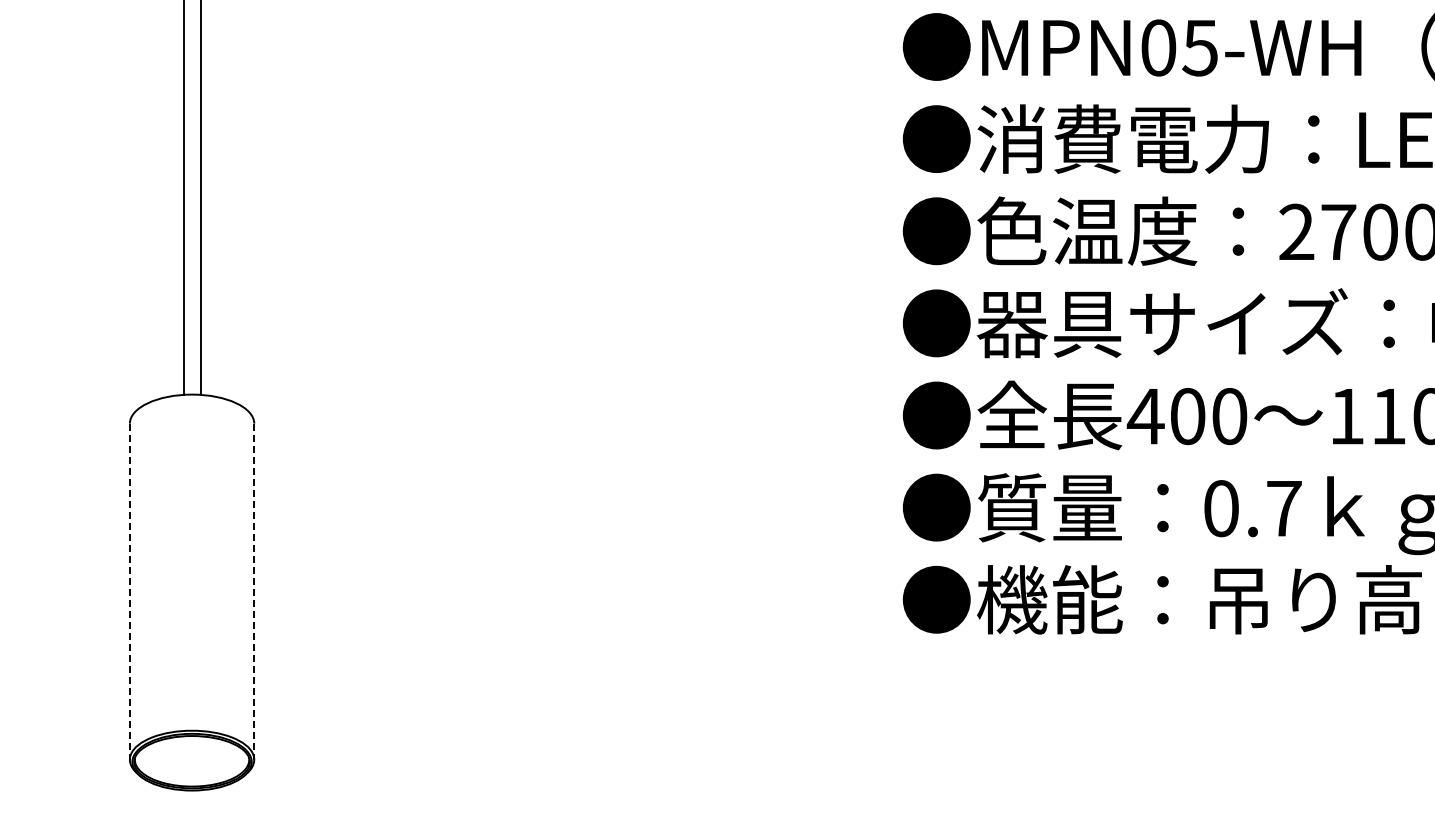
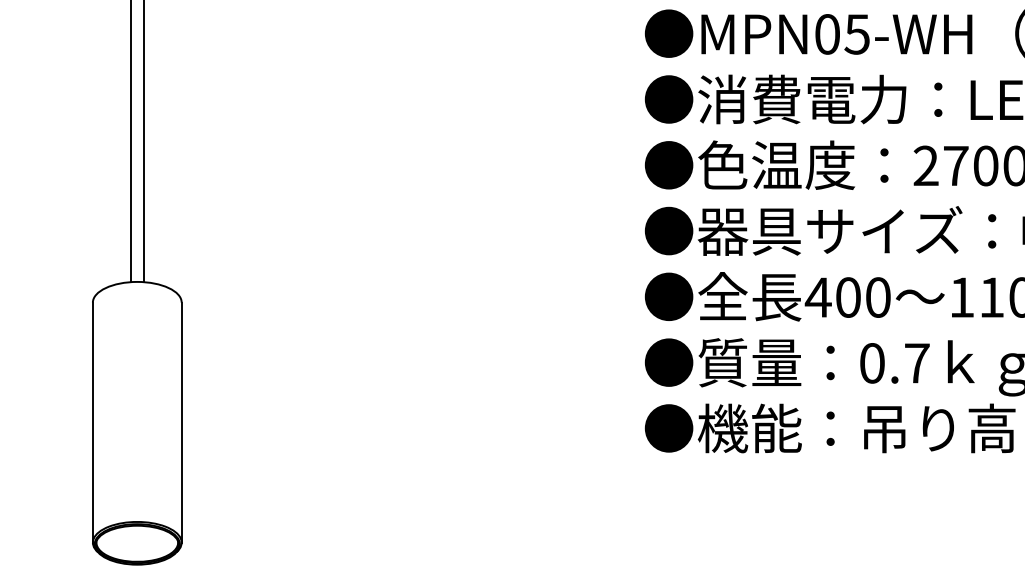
line: (129, 592) -> (92, 423), dashed -> solid
line: (254, 592) -> (181, 423), dashed -> solid

